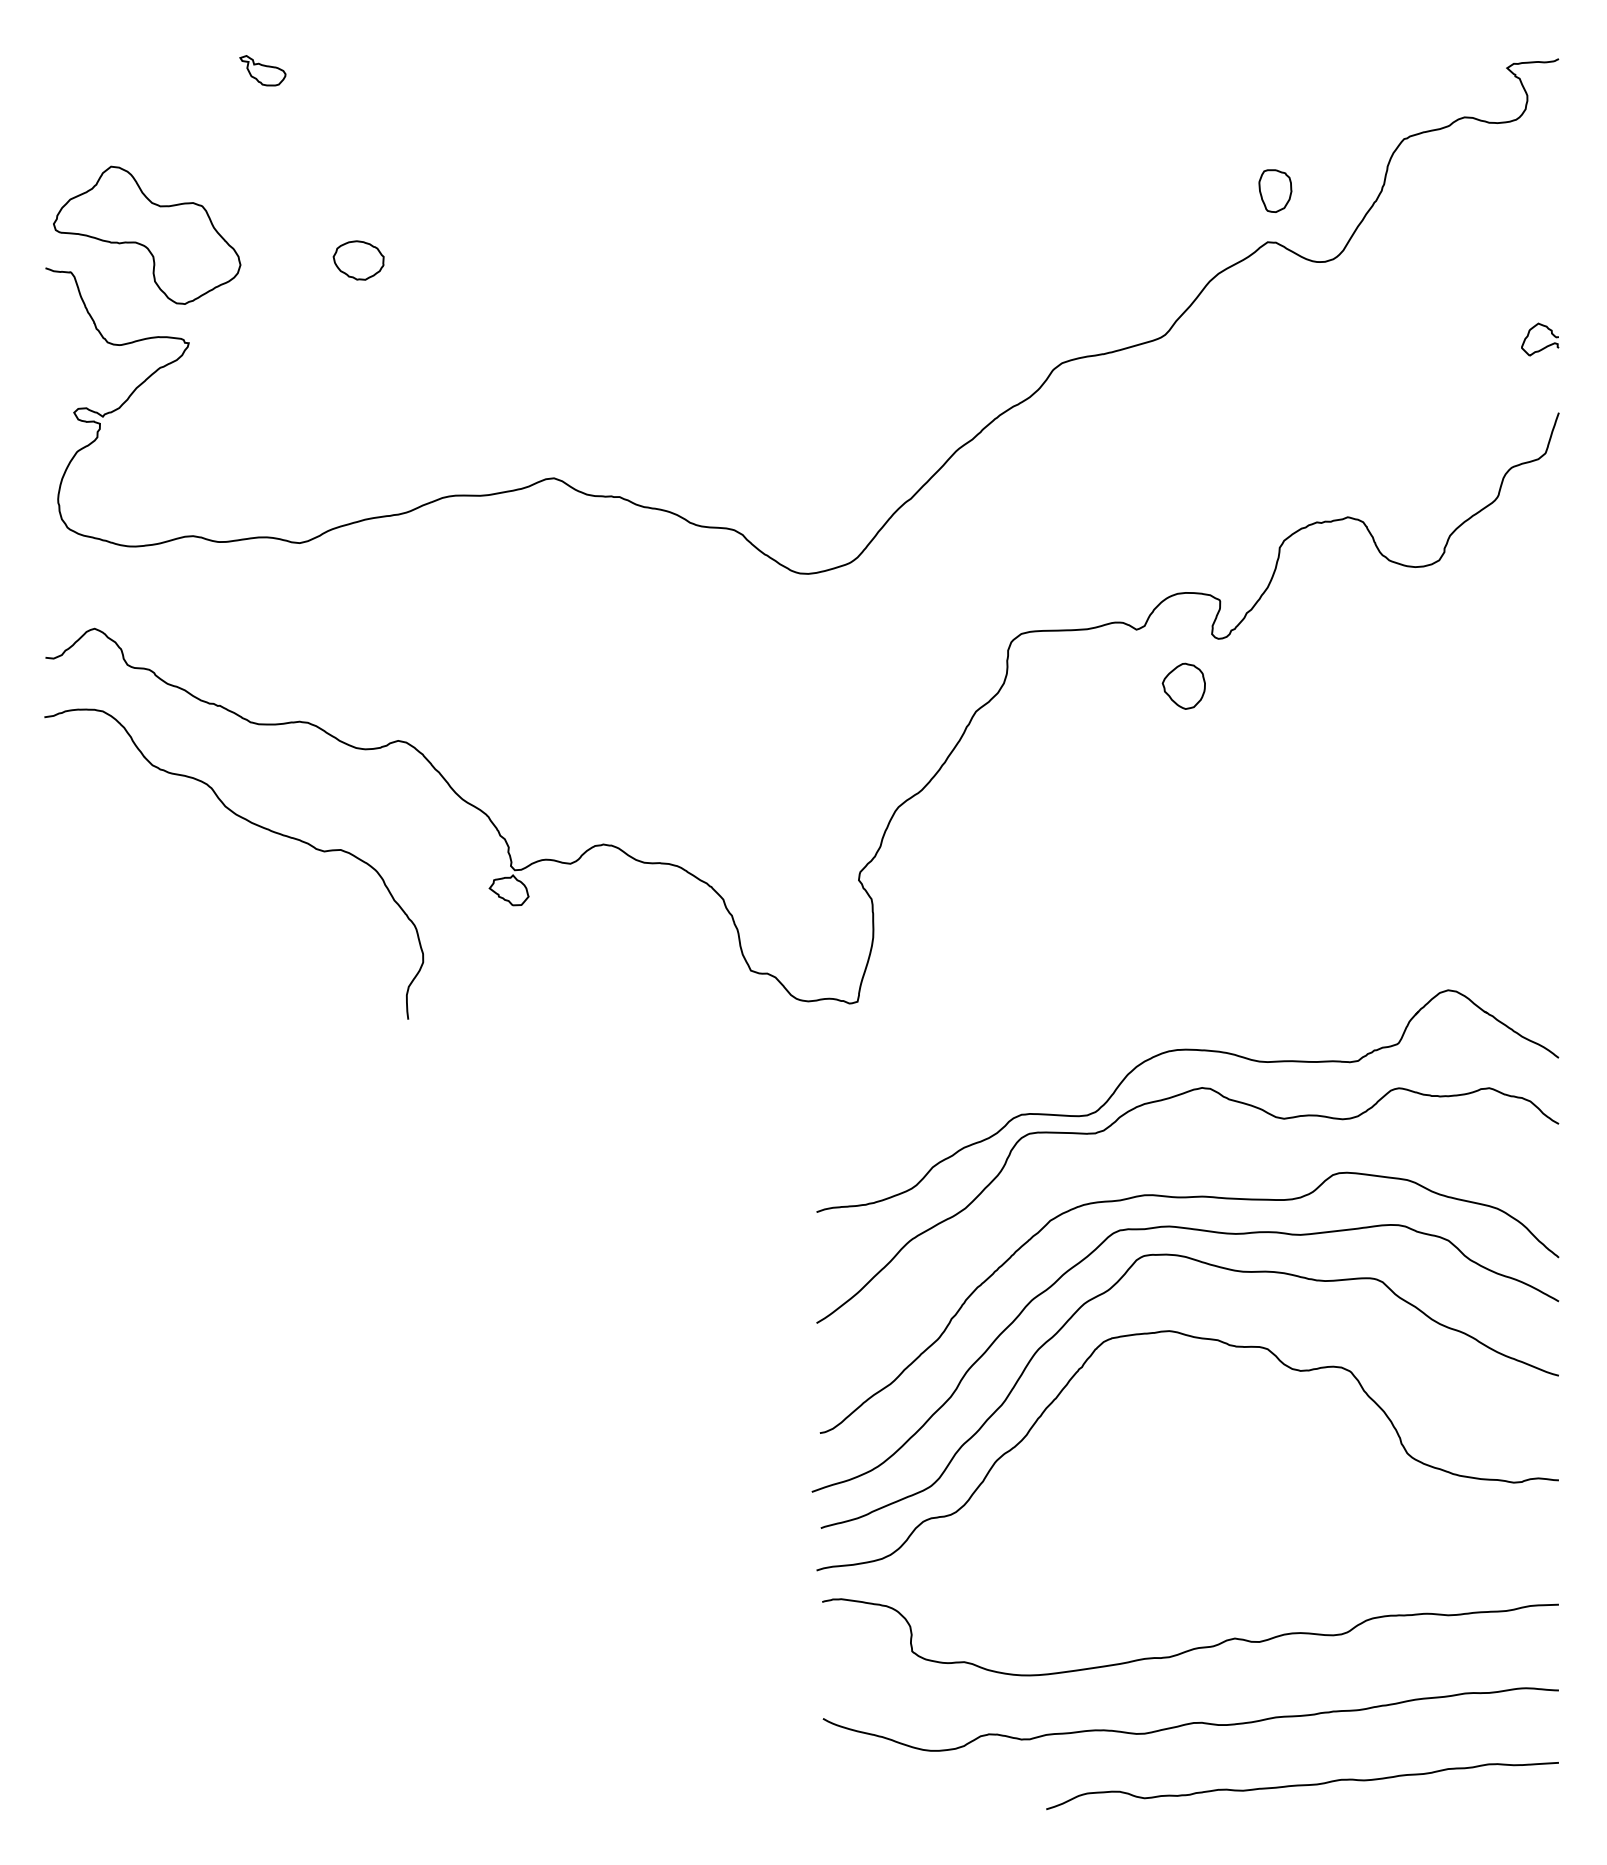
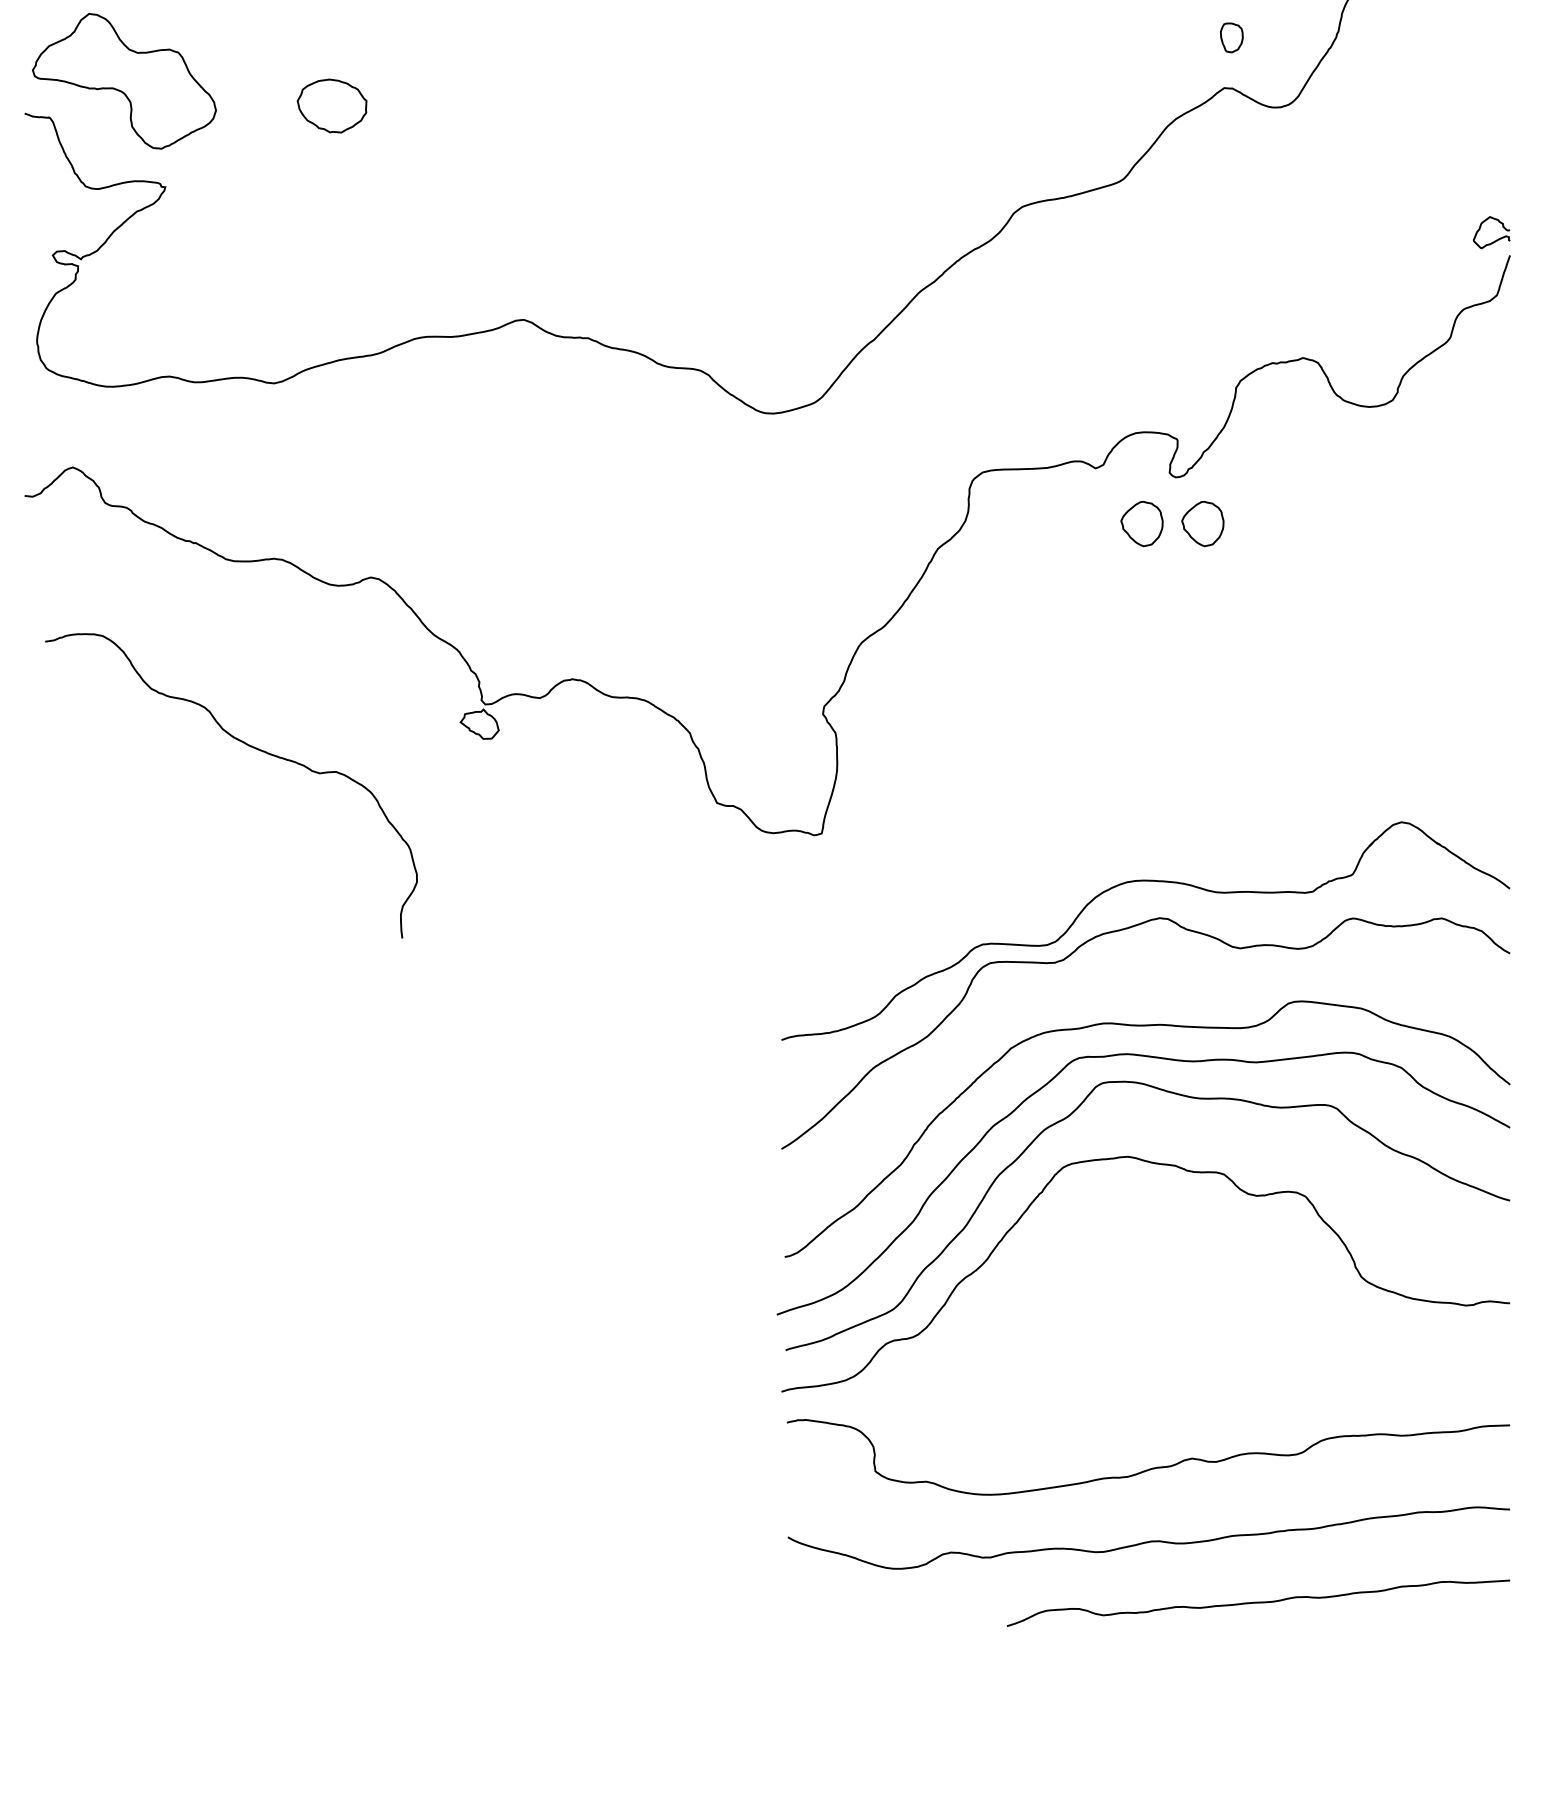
part: (1275, 190) -> (1231, 37), size x0.7
part: (358, 260) -> (331, 106), size x1.4
curve: (1546, 345) -> (1497, 238), moved
part: (1245, 685) -> (1202, 523), added
curve: (252, 824) -> (249, 746), moved

